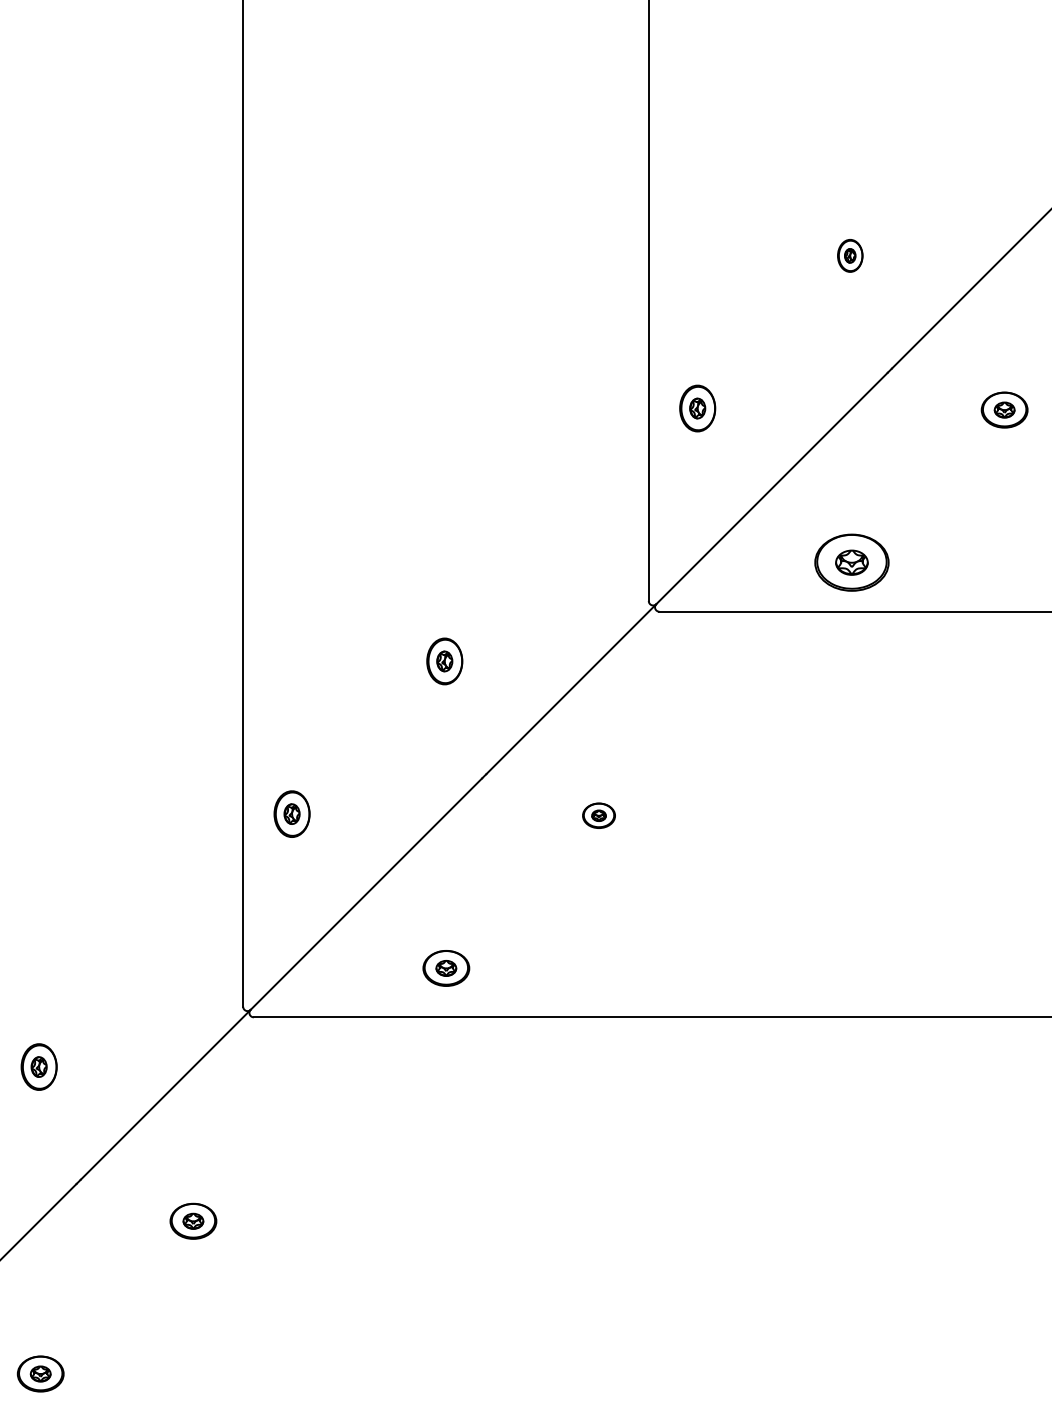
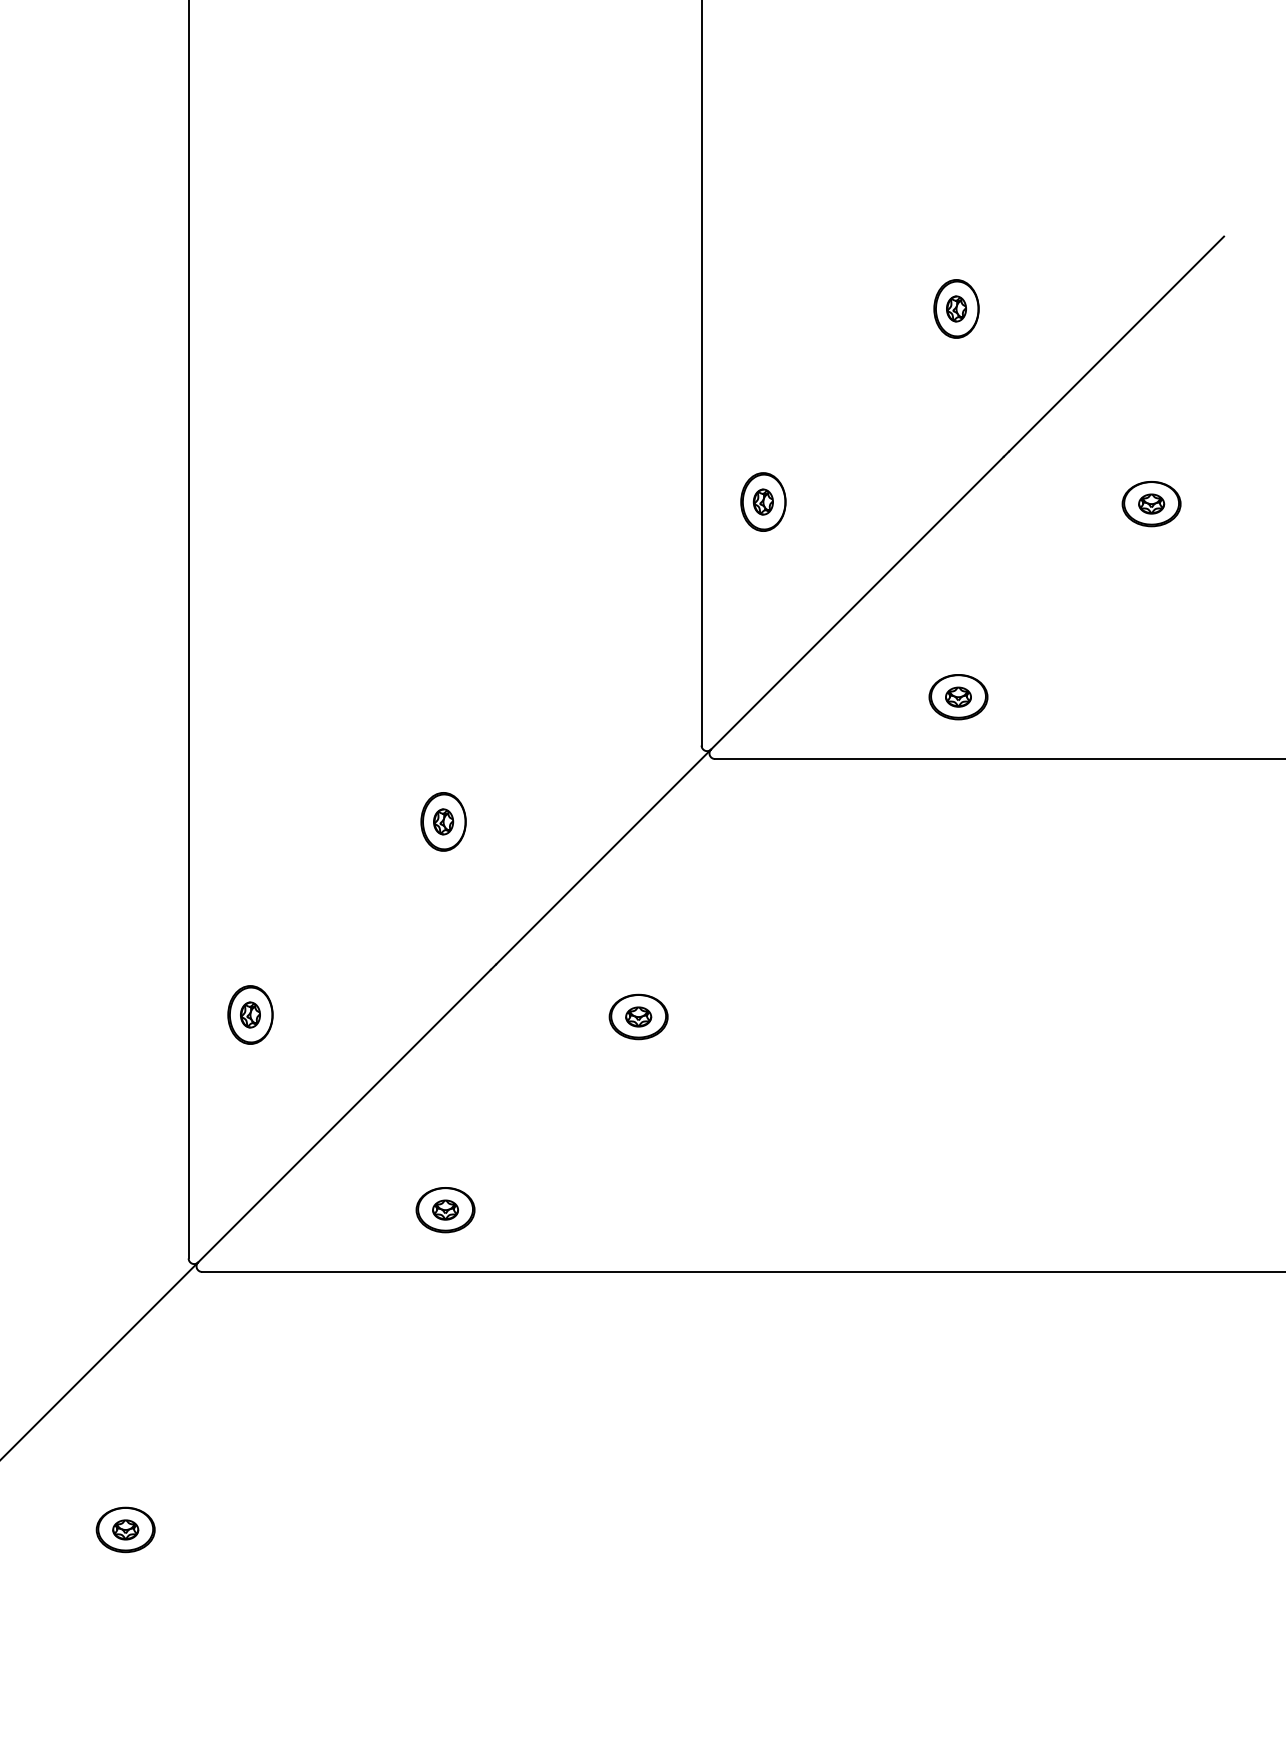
part: (849, 255) -> (955, 308), size x1.43
part: (851, 562) -> (957, 696), size x0.62
part: (598, 815) -> (637, 1016), size x1.43

